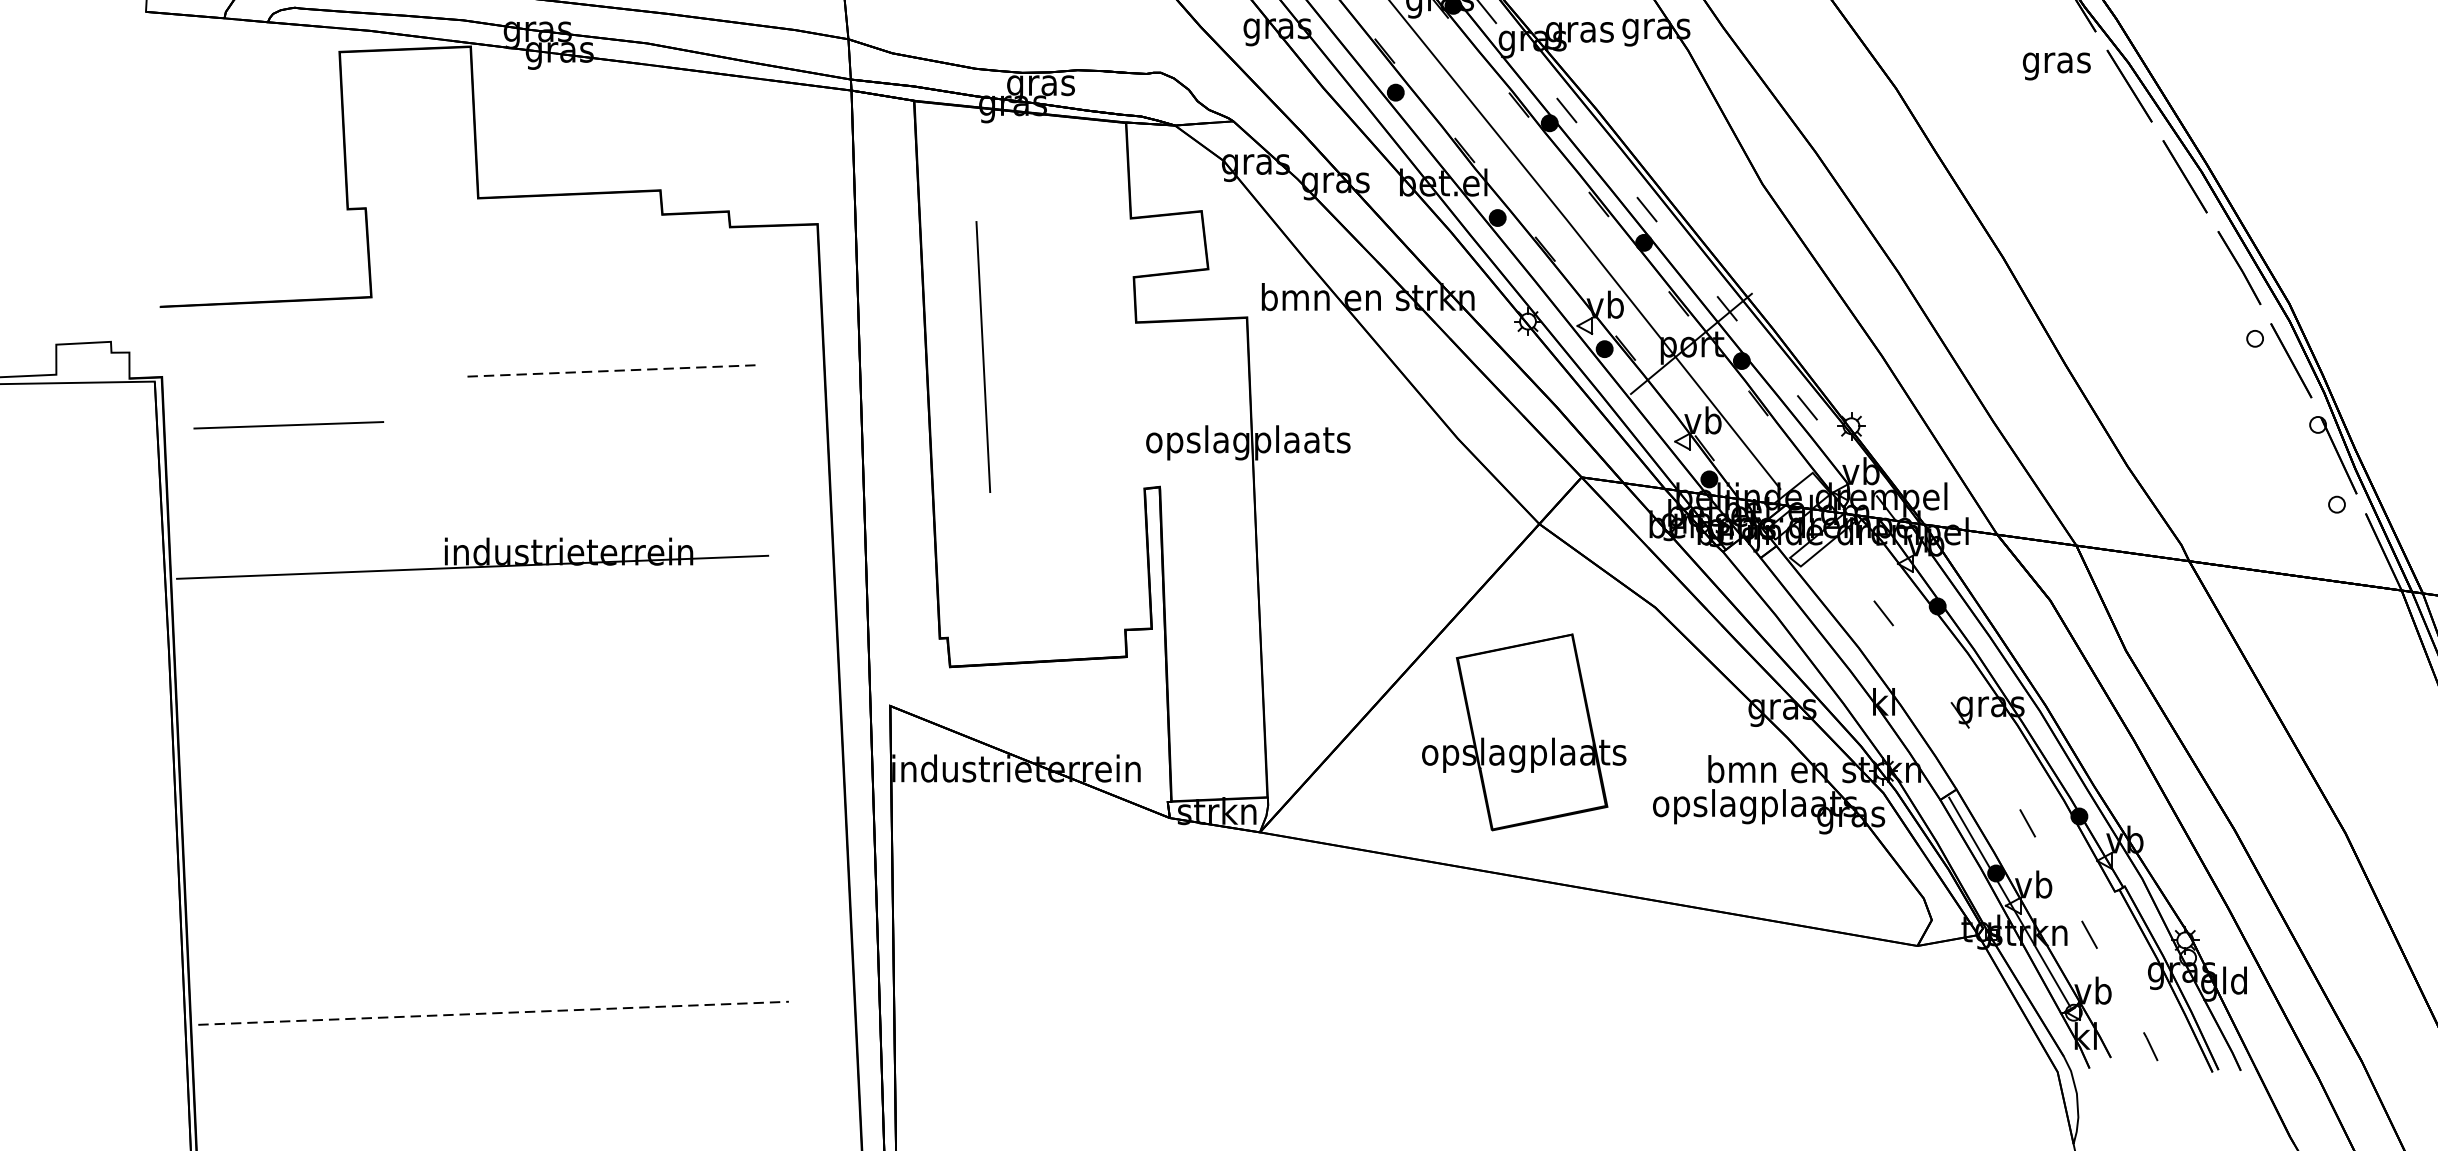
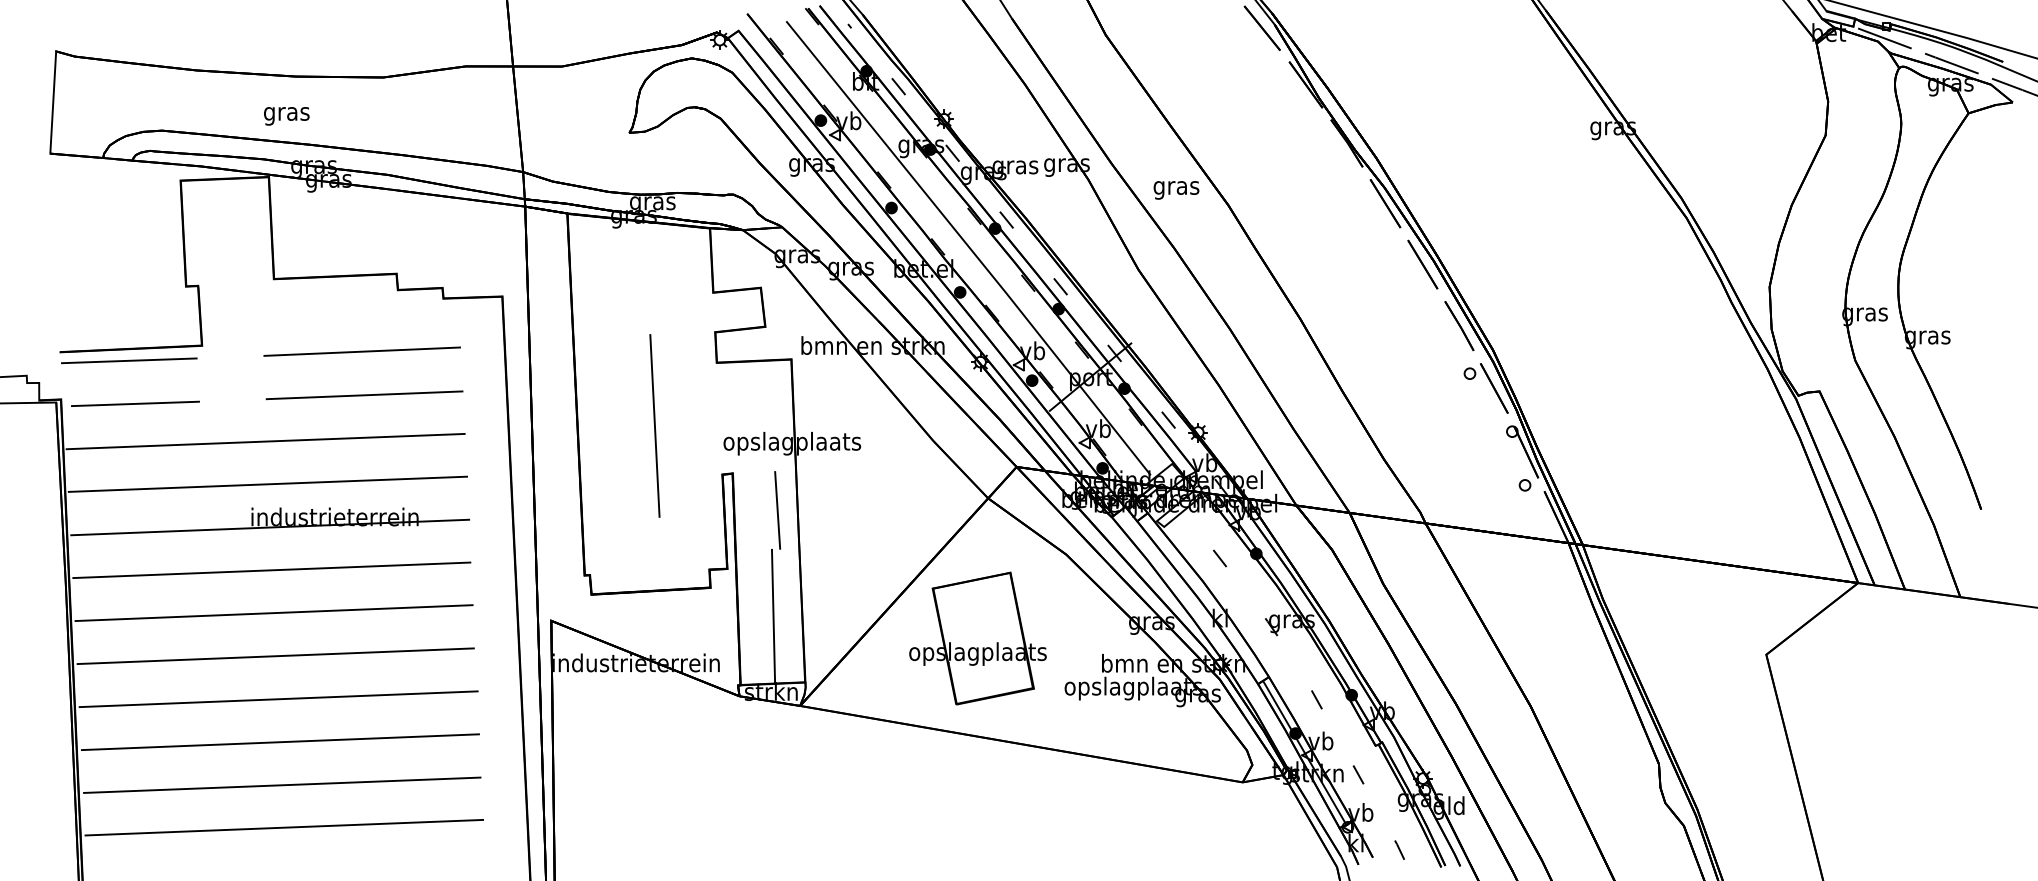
text: (2056, 66) -> (1176, 190), moved
line: (609, 305) -> (362, 351), added
line: (263, 319) -> (129, 360), added
line: (982, 356) -> (654, 425), moved
line: (612, 371) -> (364, 395), dashed -> solid
line: (288, 424) -> (135, 403), moved
line: (465, 439) -> (265, 441), added
line: (468, 501) -> (267, 483), added
line: (1226, 542) -> (777, 510), added
line: (474, 631) -> (271, 570), added
line: (477, 695) -> (273, 613), added
line: (1220, 699) -> (773, 616), added
line: (480, 758) -> (275, 656), added
line: (484, 822) -> (278, 699), added
line: (486, 886) -> (279, 742), added
line: (490, 949) -> (282, 784), added
line: (493, 1013) -> (284, 827), dashed -> solid

